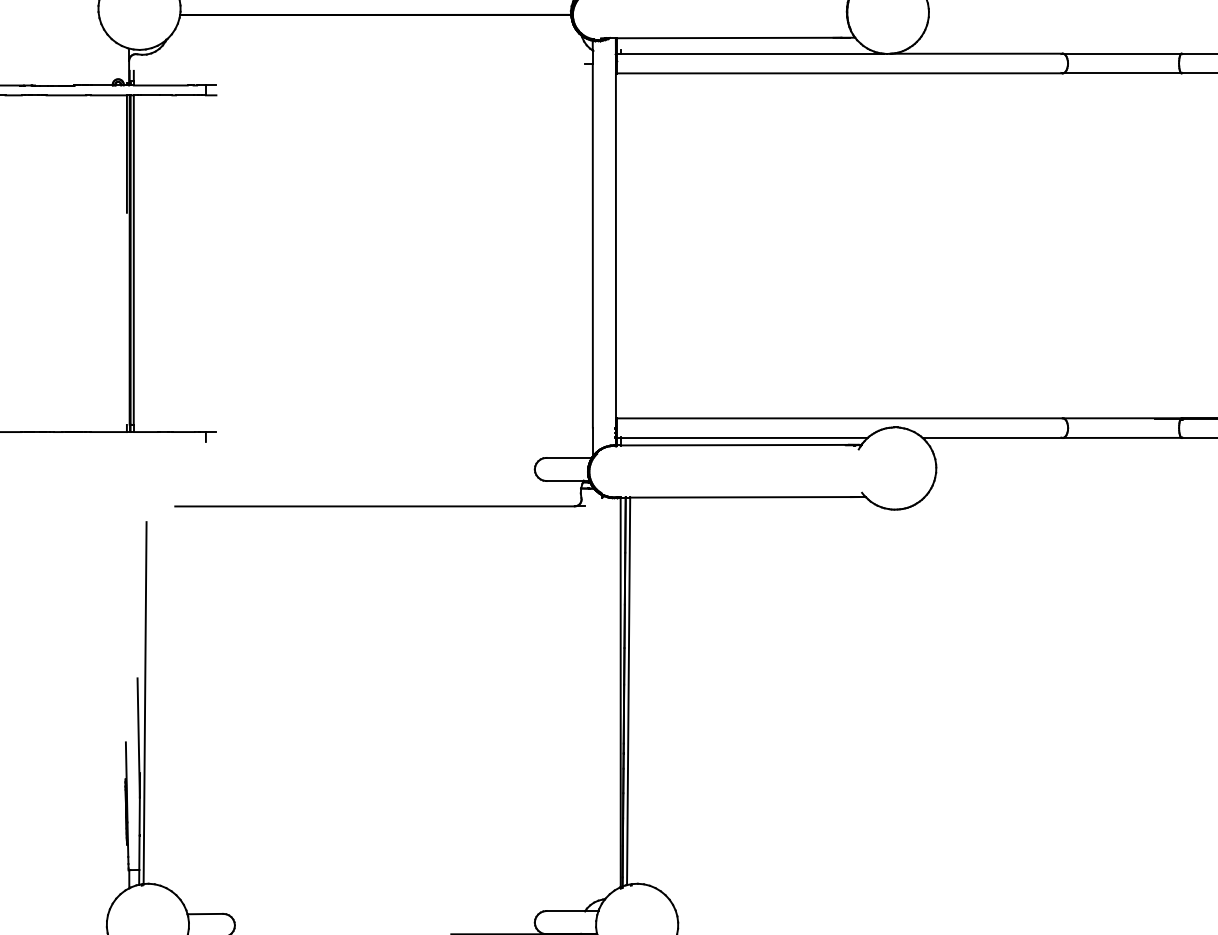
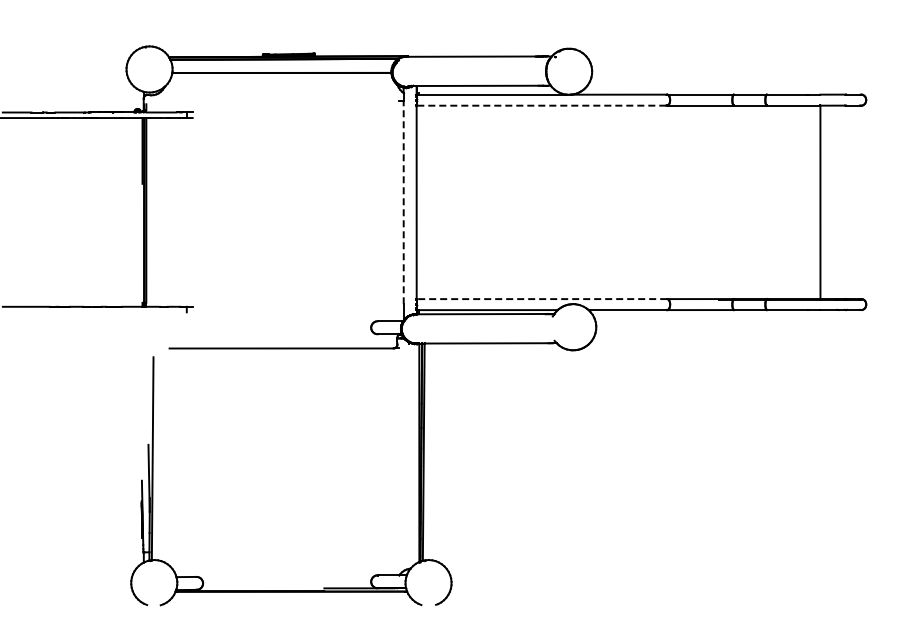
line: (840, 73) -> (542, 105), solid -> dashed
line: (592, 246) -> (403, 202), solid -> dashed
line: (840, 419) -> (542, 299), solid -> dashed

